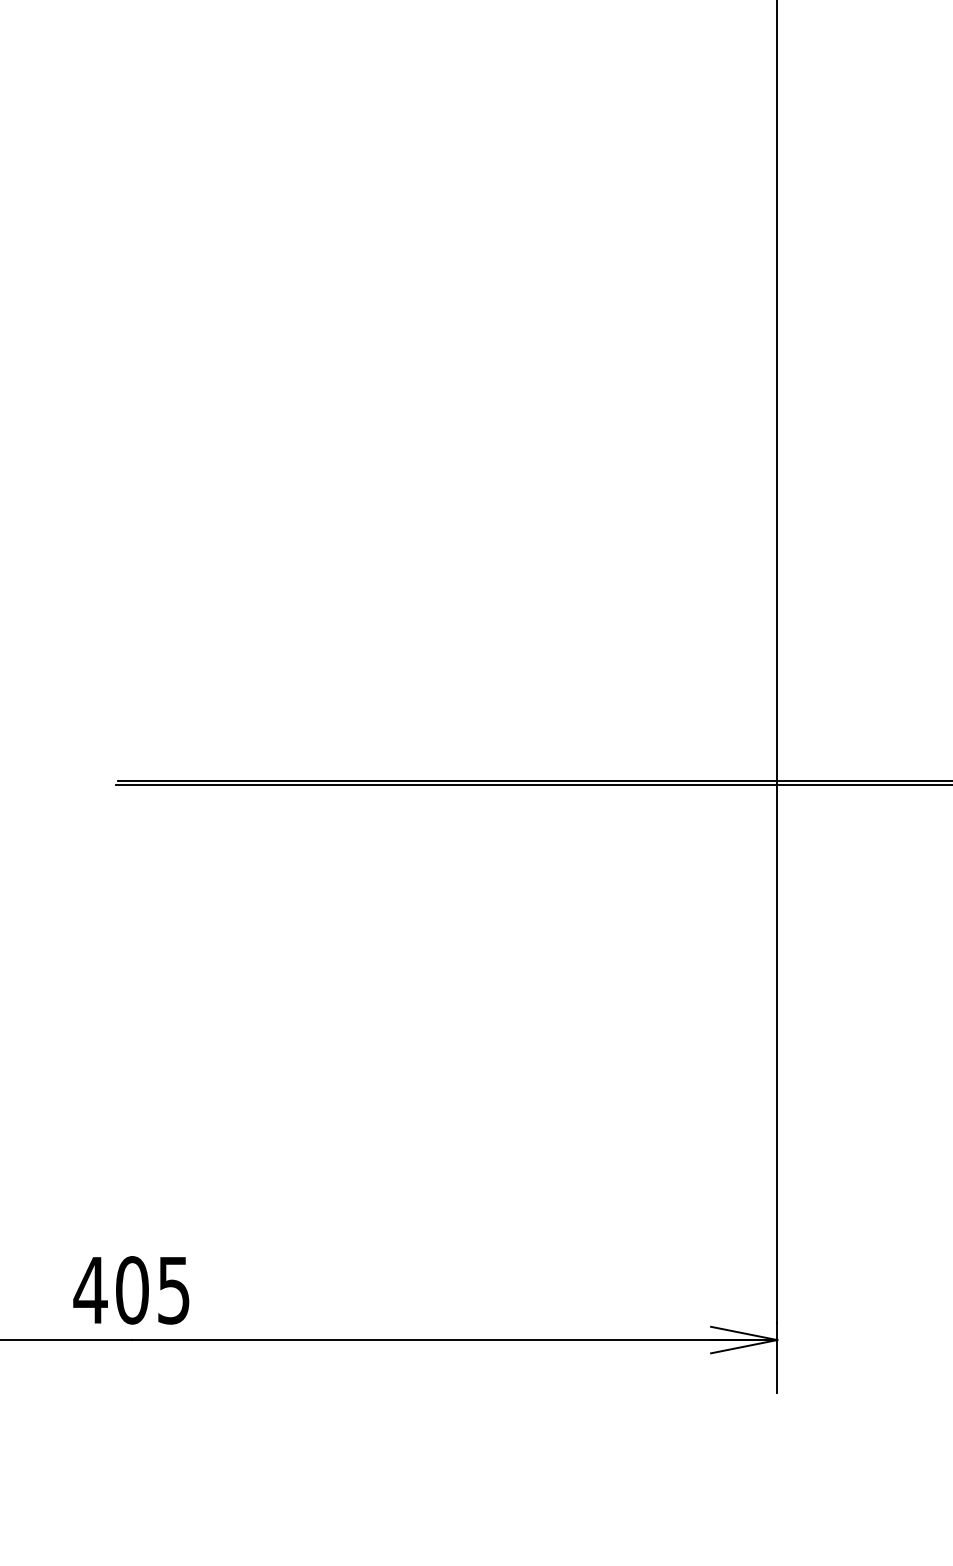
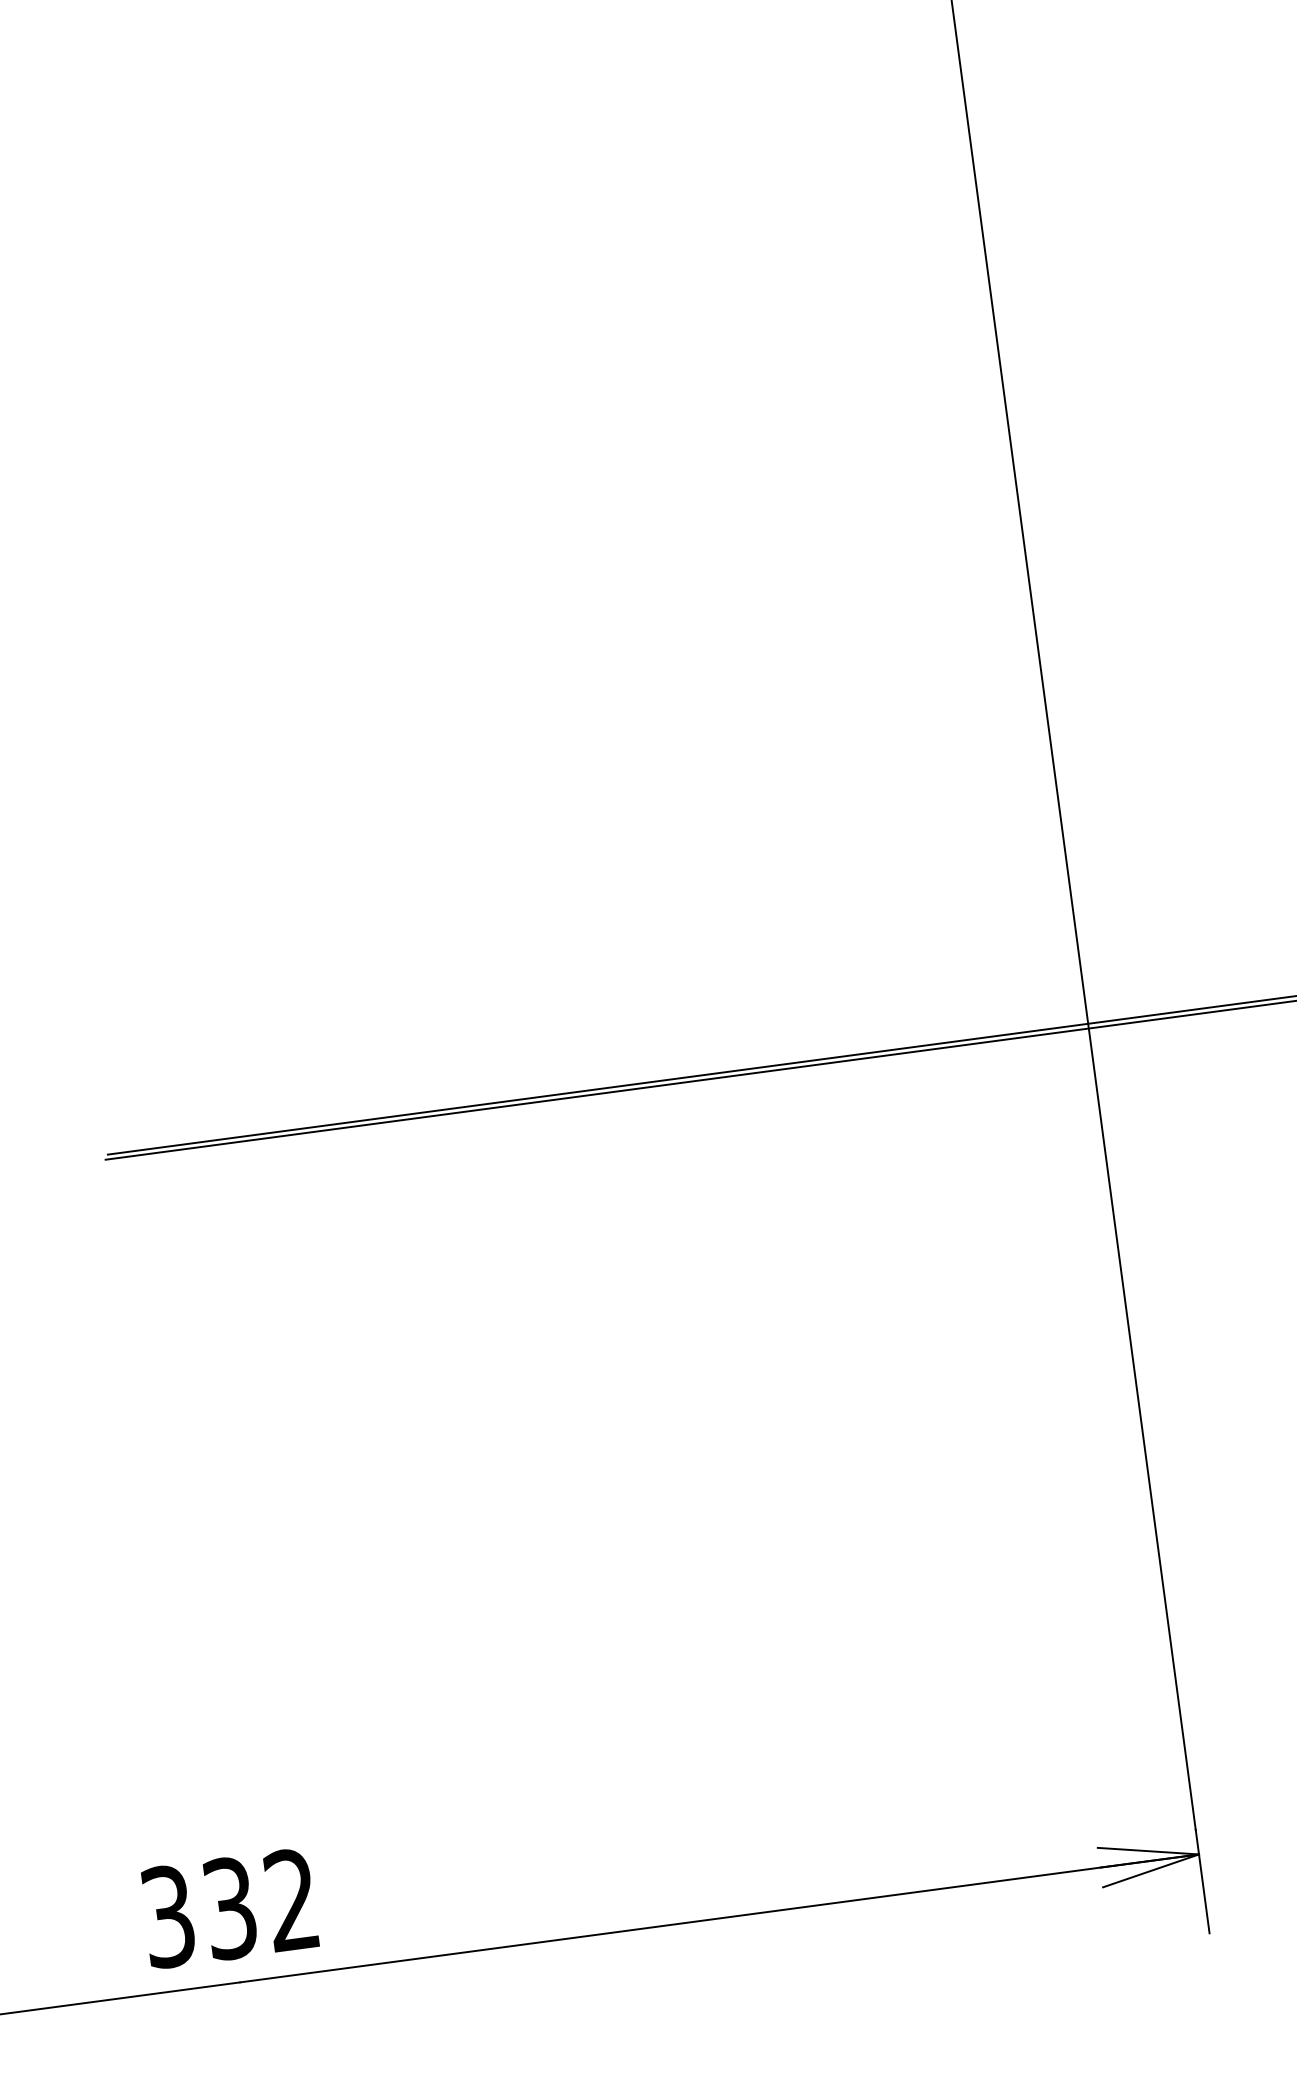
text: (131, 1290) -> (228, 1908), 405 -> 332

